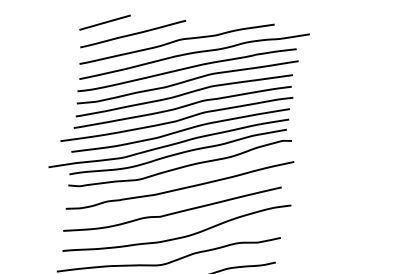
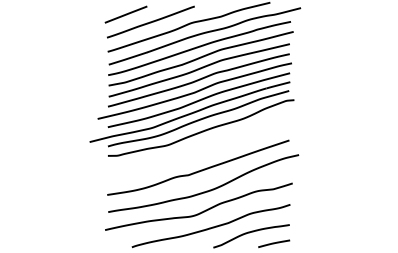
curve: (181, 187) -> (204, 148), removed

